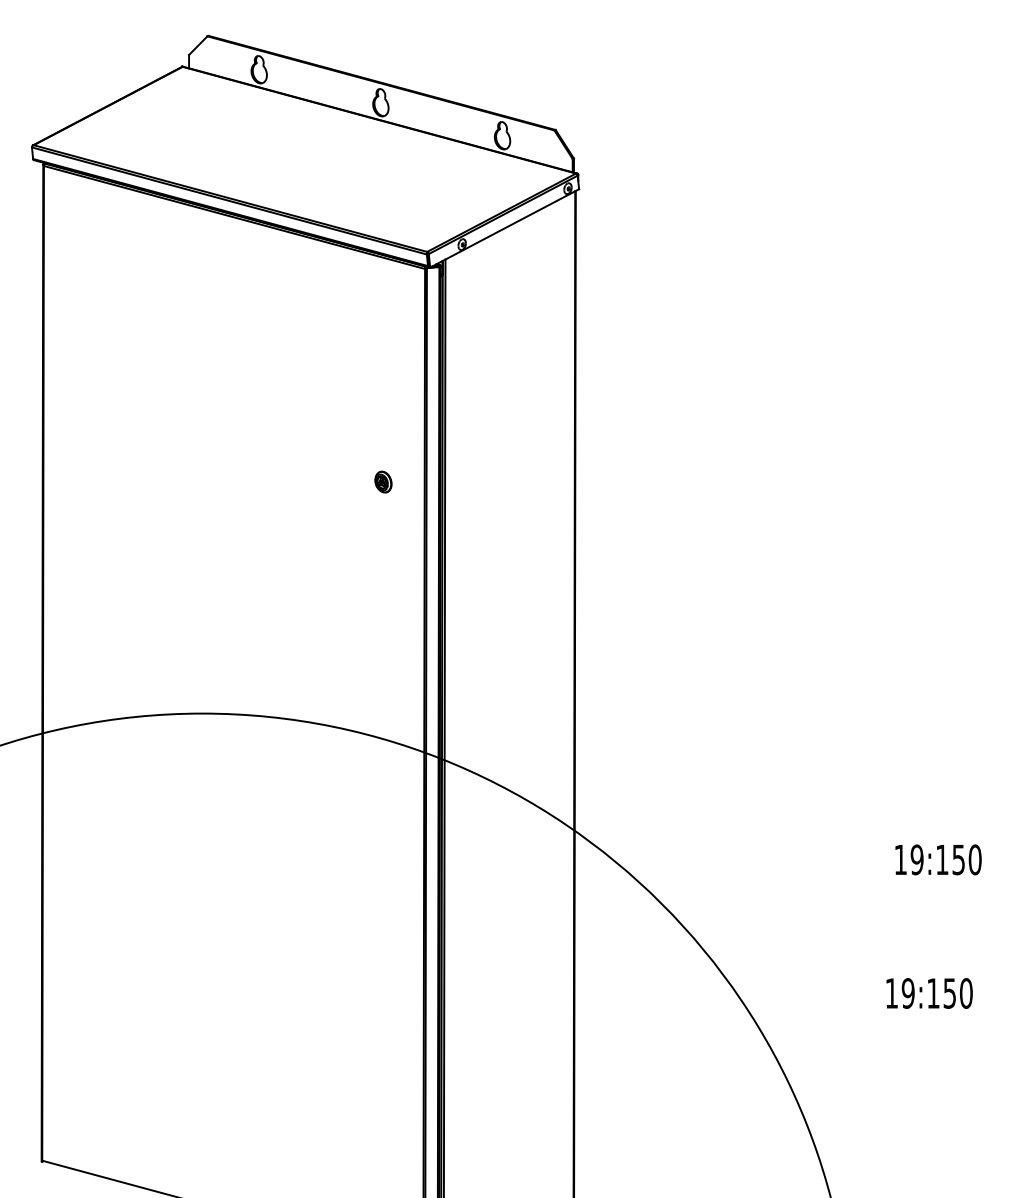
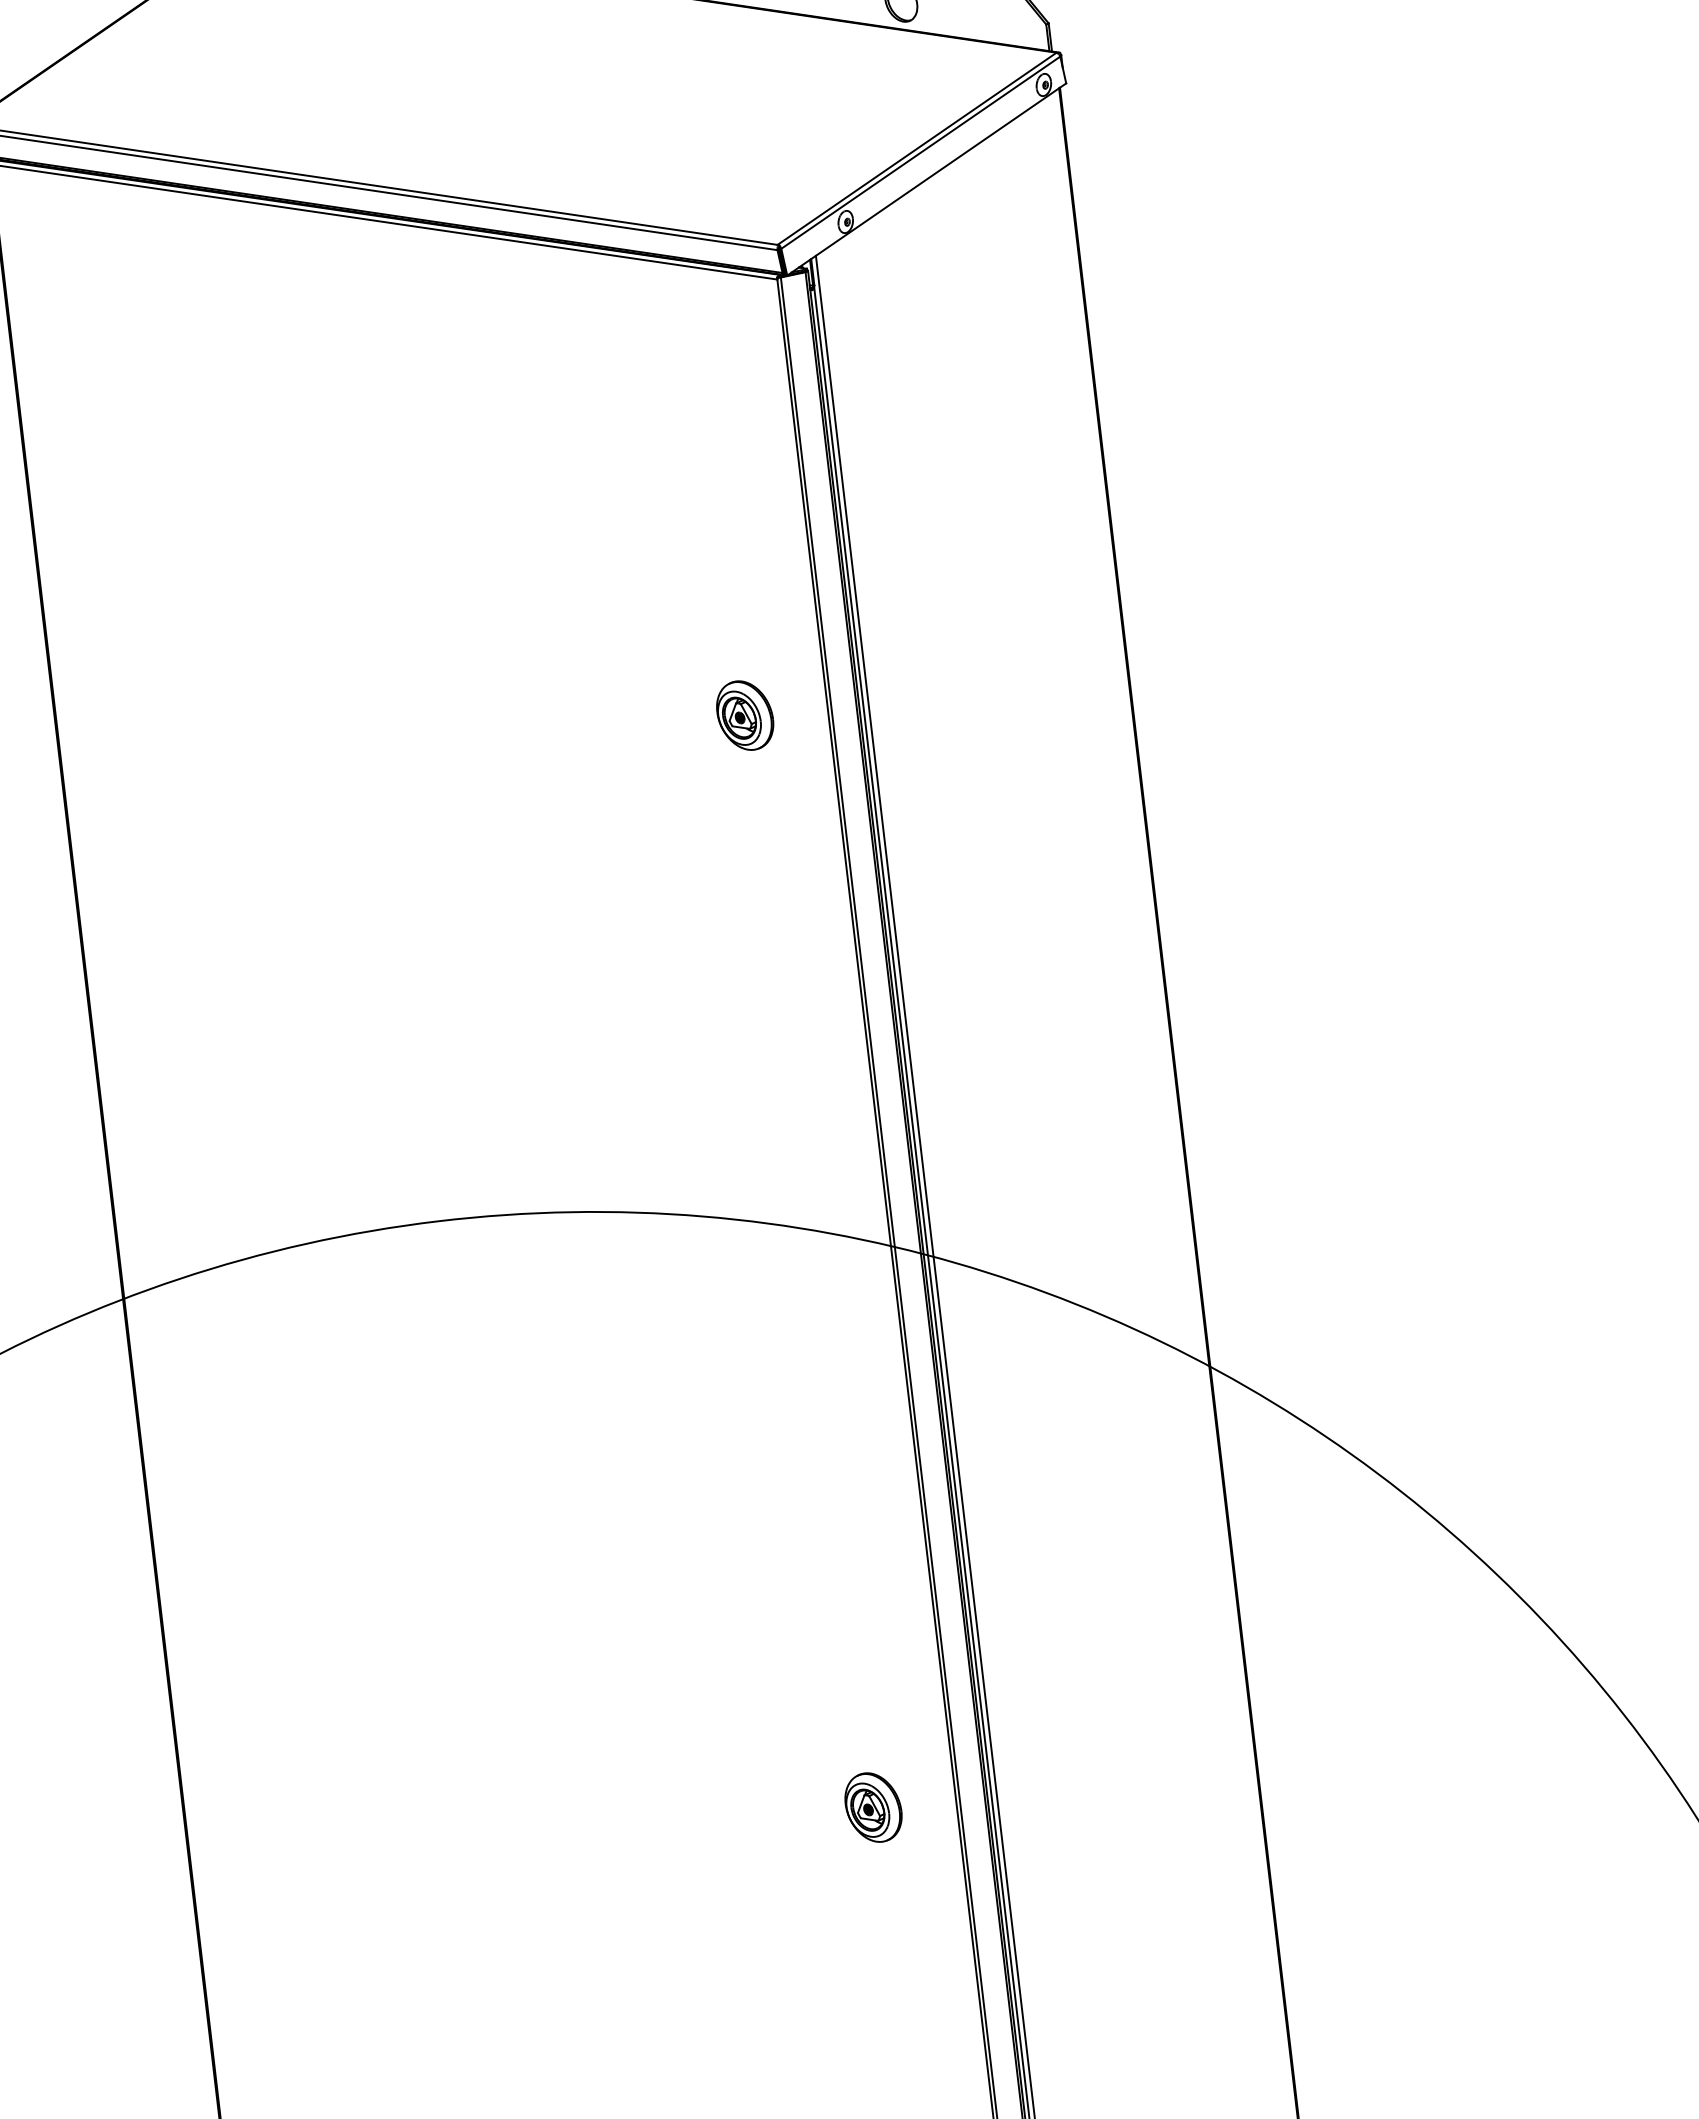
part: (383, 481) -> (744, 714), size x1.67
part: (382, 1028) -> (873, 1807), added

